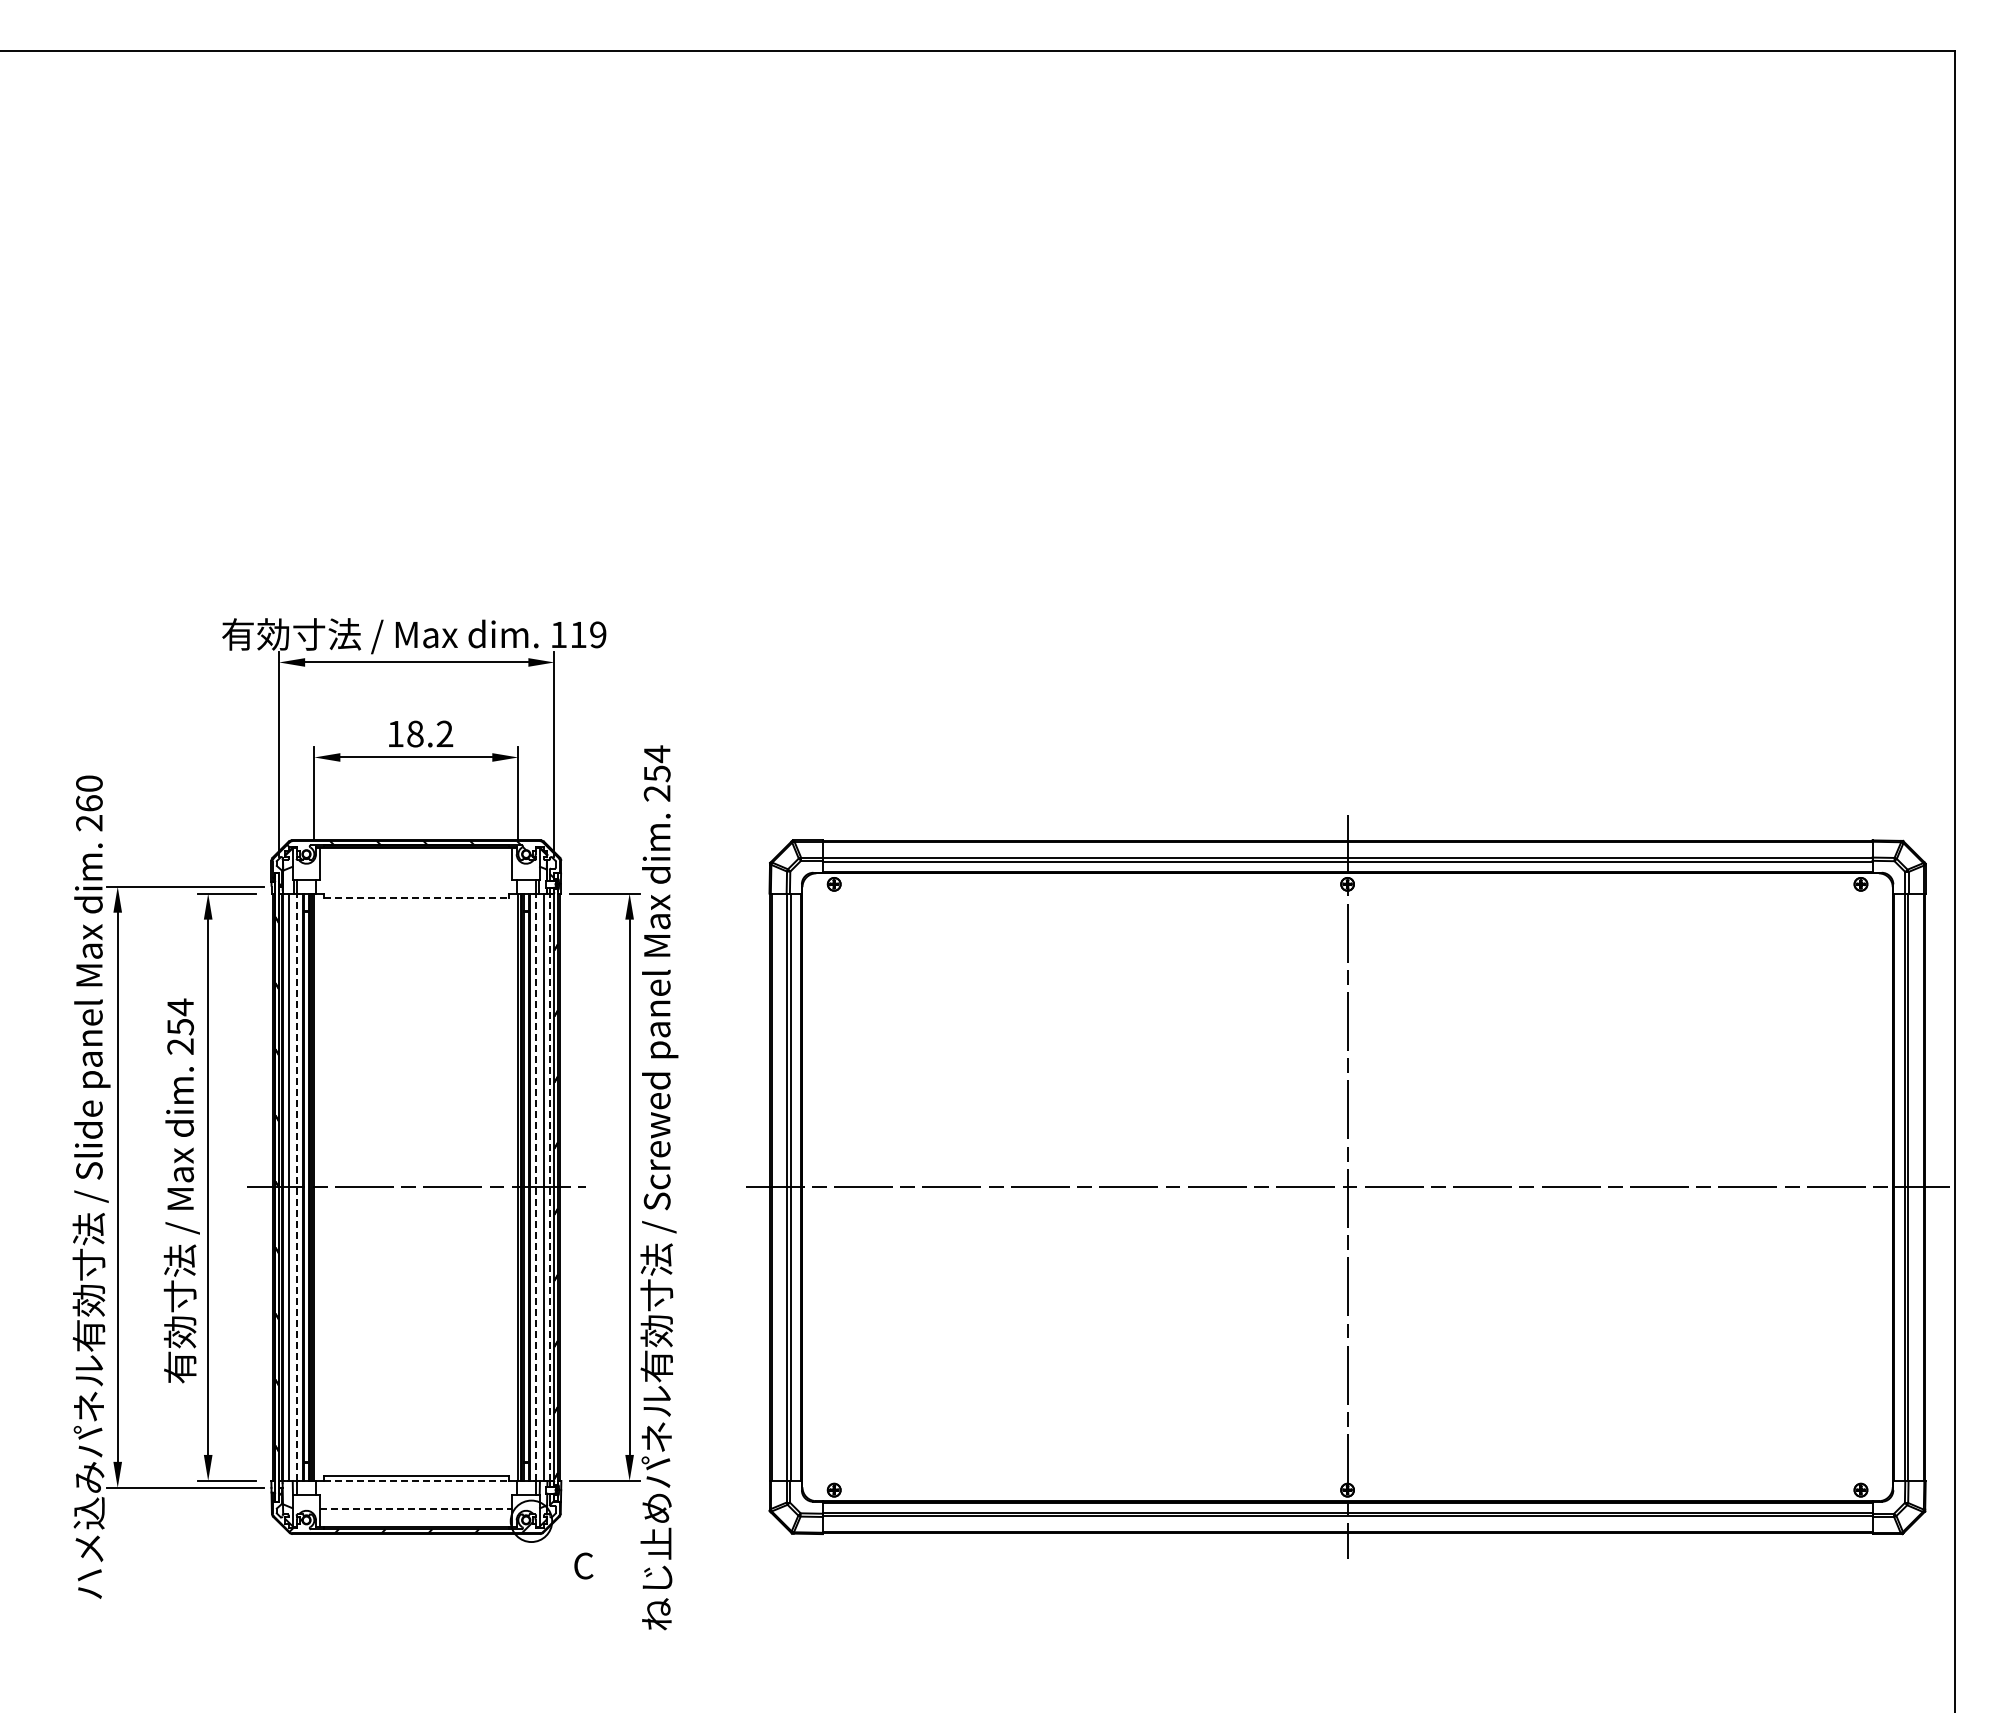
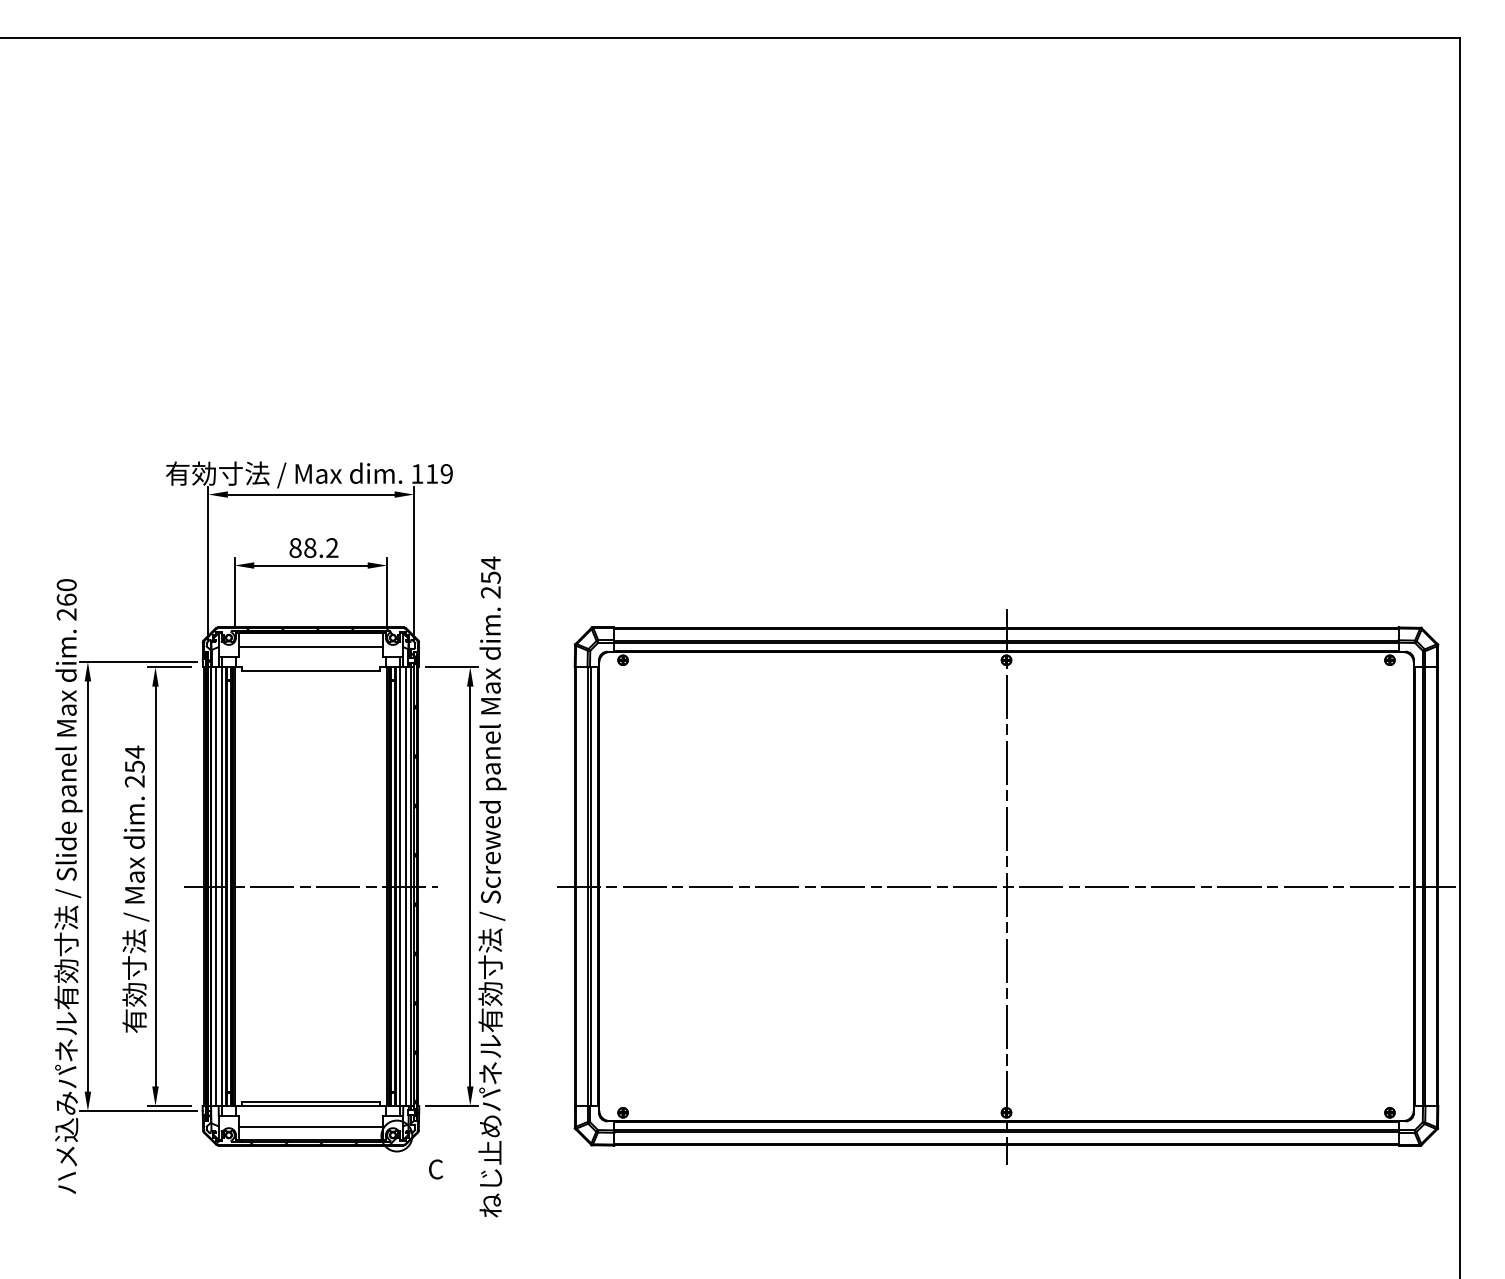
text: (395, 733) -> (295, 547), 18.2 -> 88.2
line: (416, 866) -> (311, 646), added
line: (416, 898) -> (311, 670), dashed -> solid
line: (296, 1187) -> (221, 886), dashed -> solid
line: (536, 1187) -> (400, 886), dashed -> solid
line: (549, 1187) -> (410, 886), dashed -> solid
line: (416, 1480) -> (311, 1105), dashed -> solid
line: (416, 1508) -> (311, 1126), dashed -> solid

